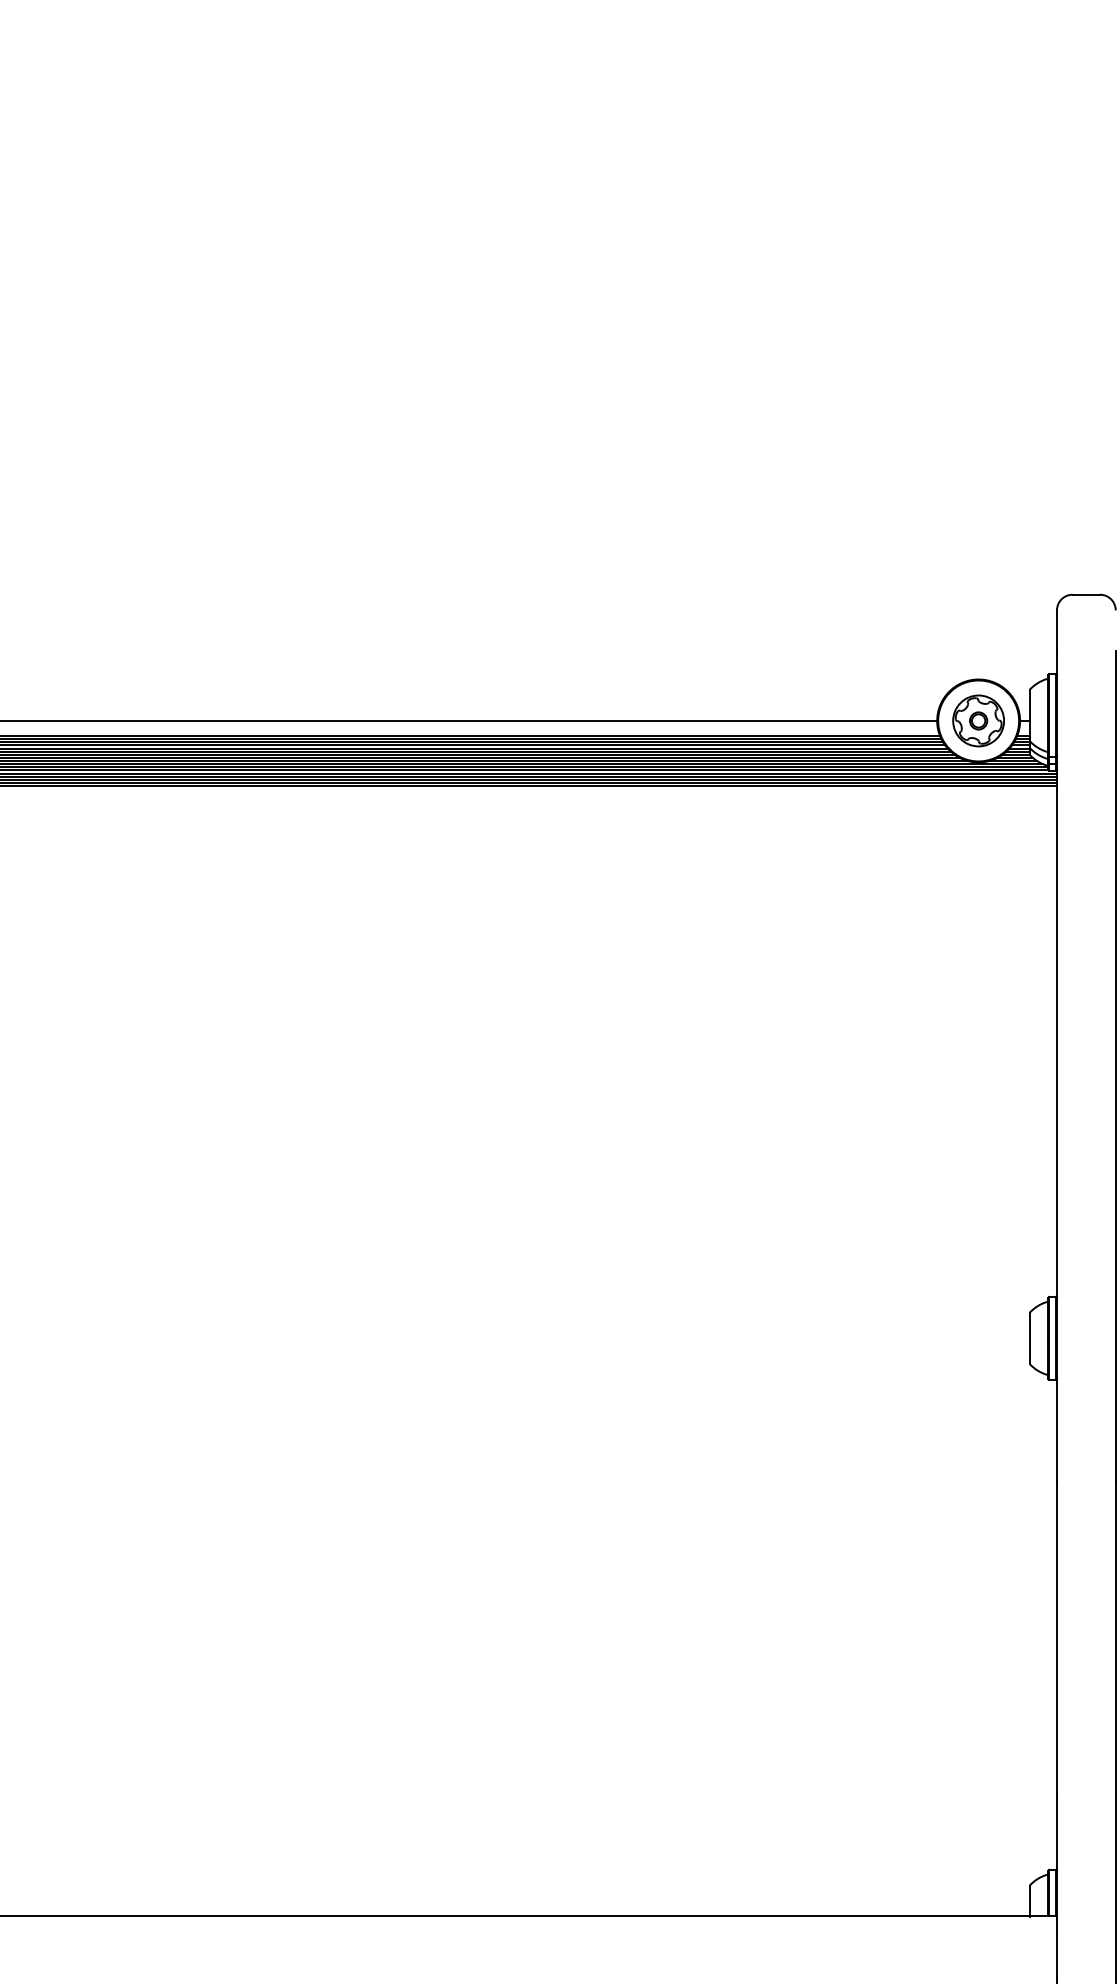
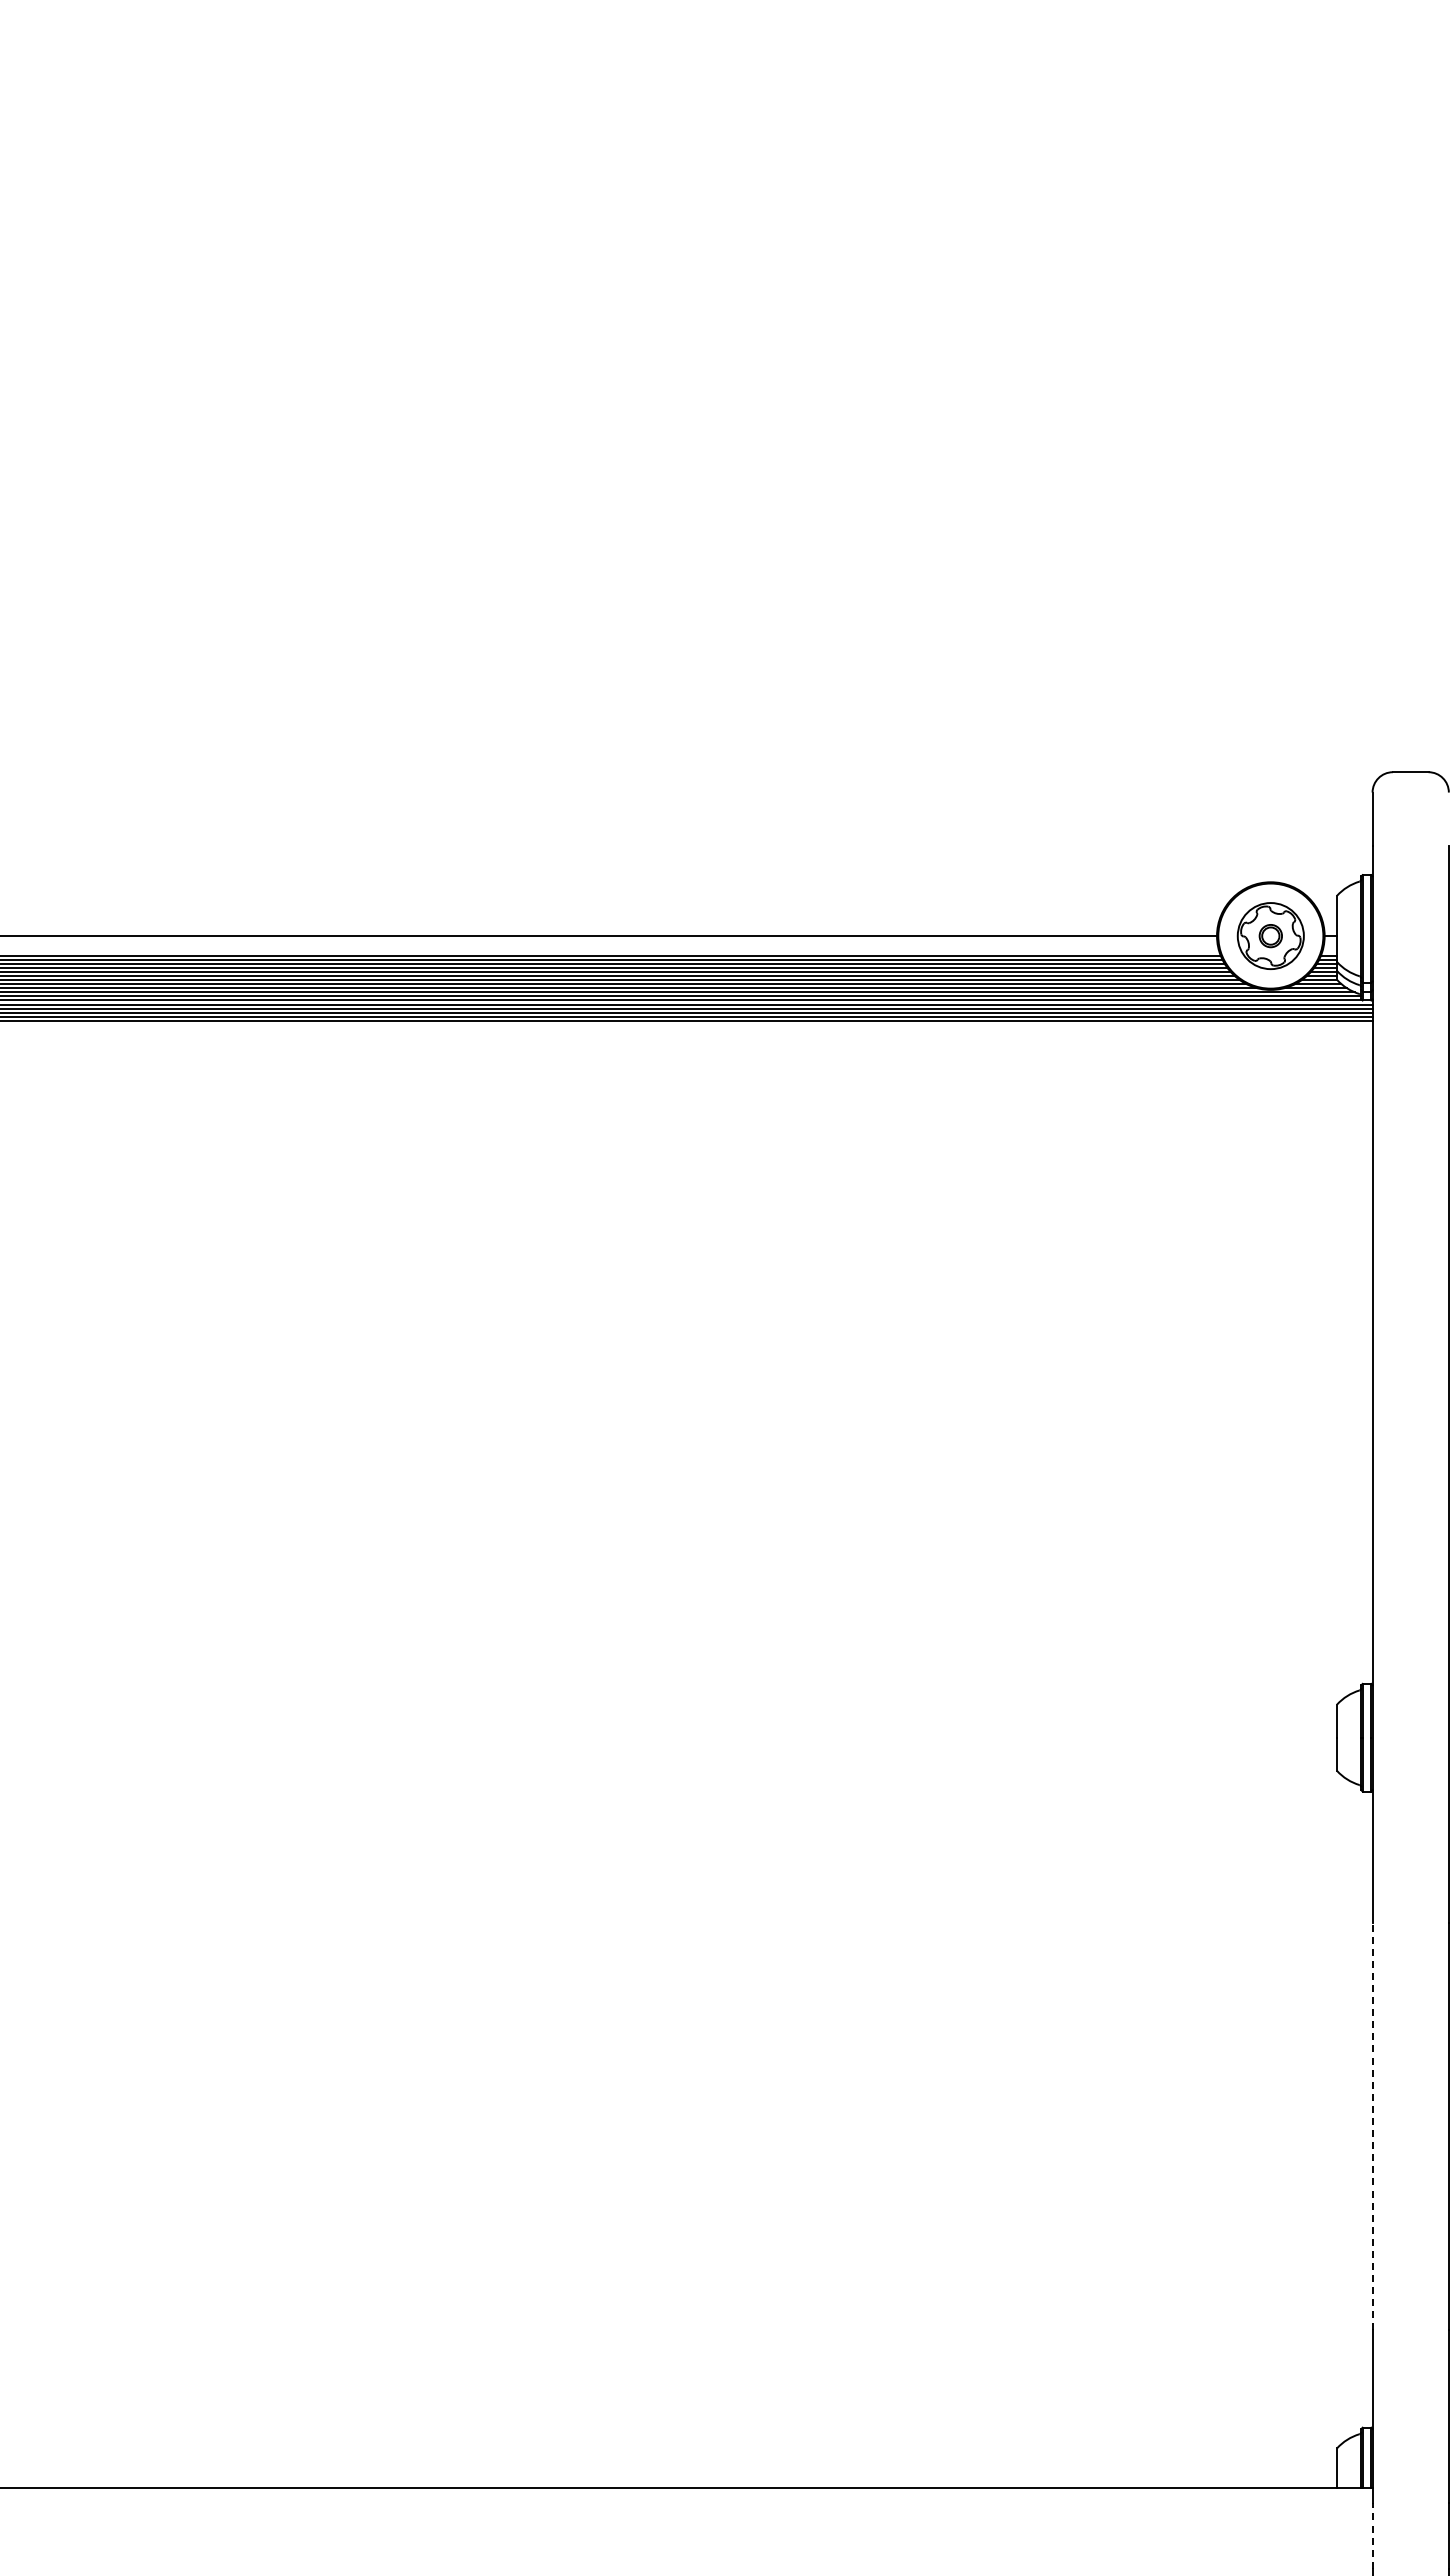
line: (1056, 1637) -> (1372, 2126), solid -> dashed
line: (1056, 1953) -> (1372, 2536), solid -> dashed

